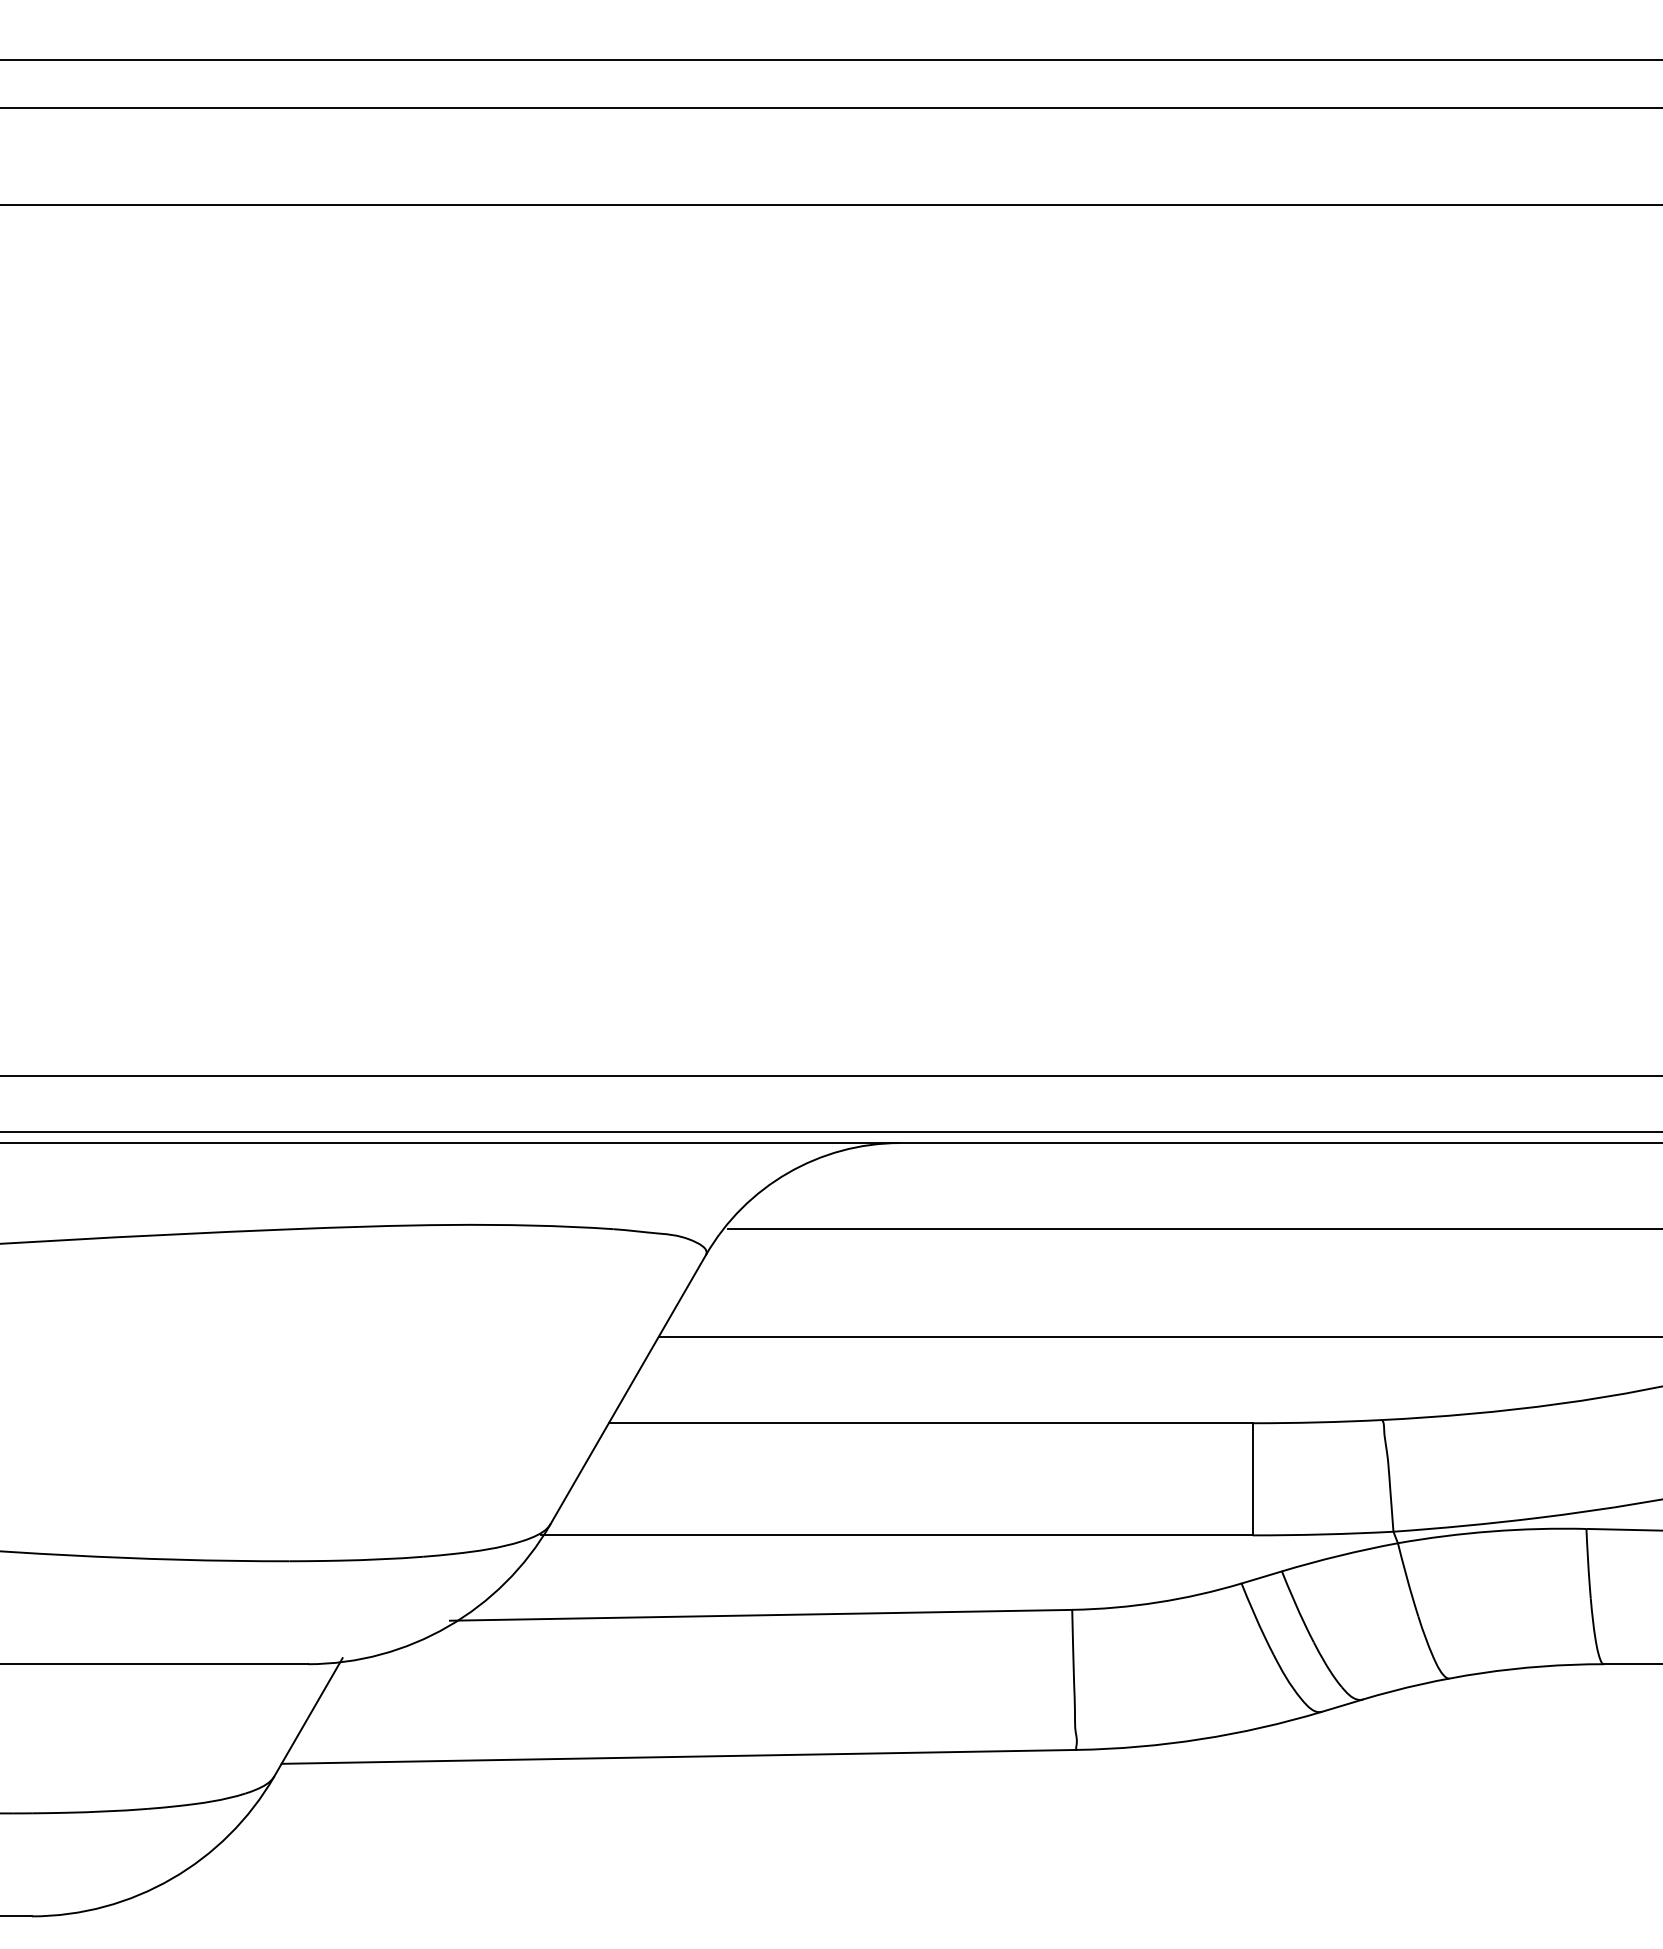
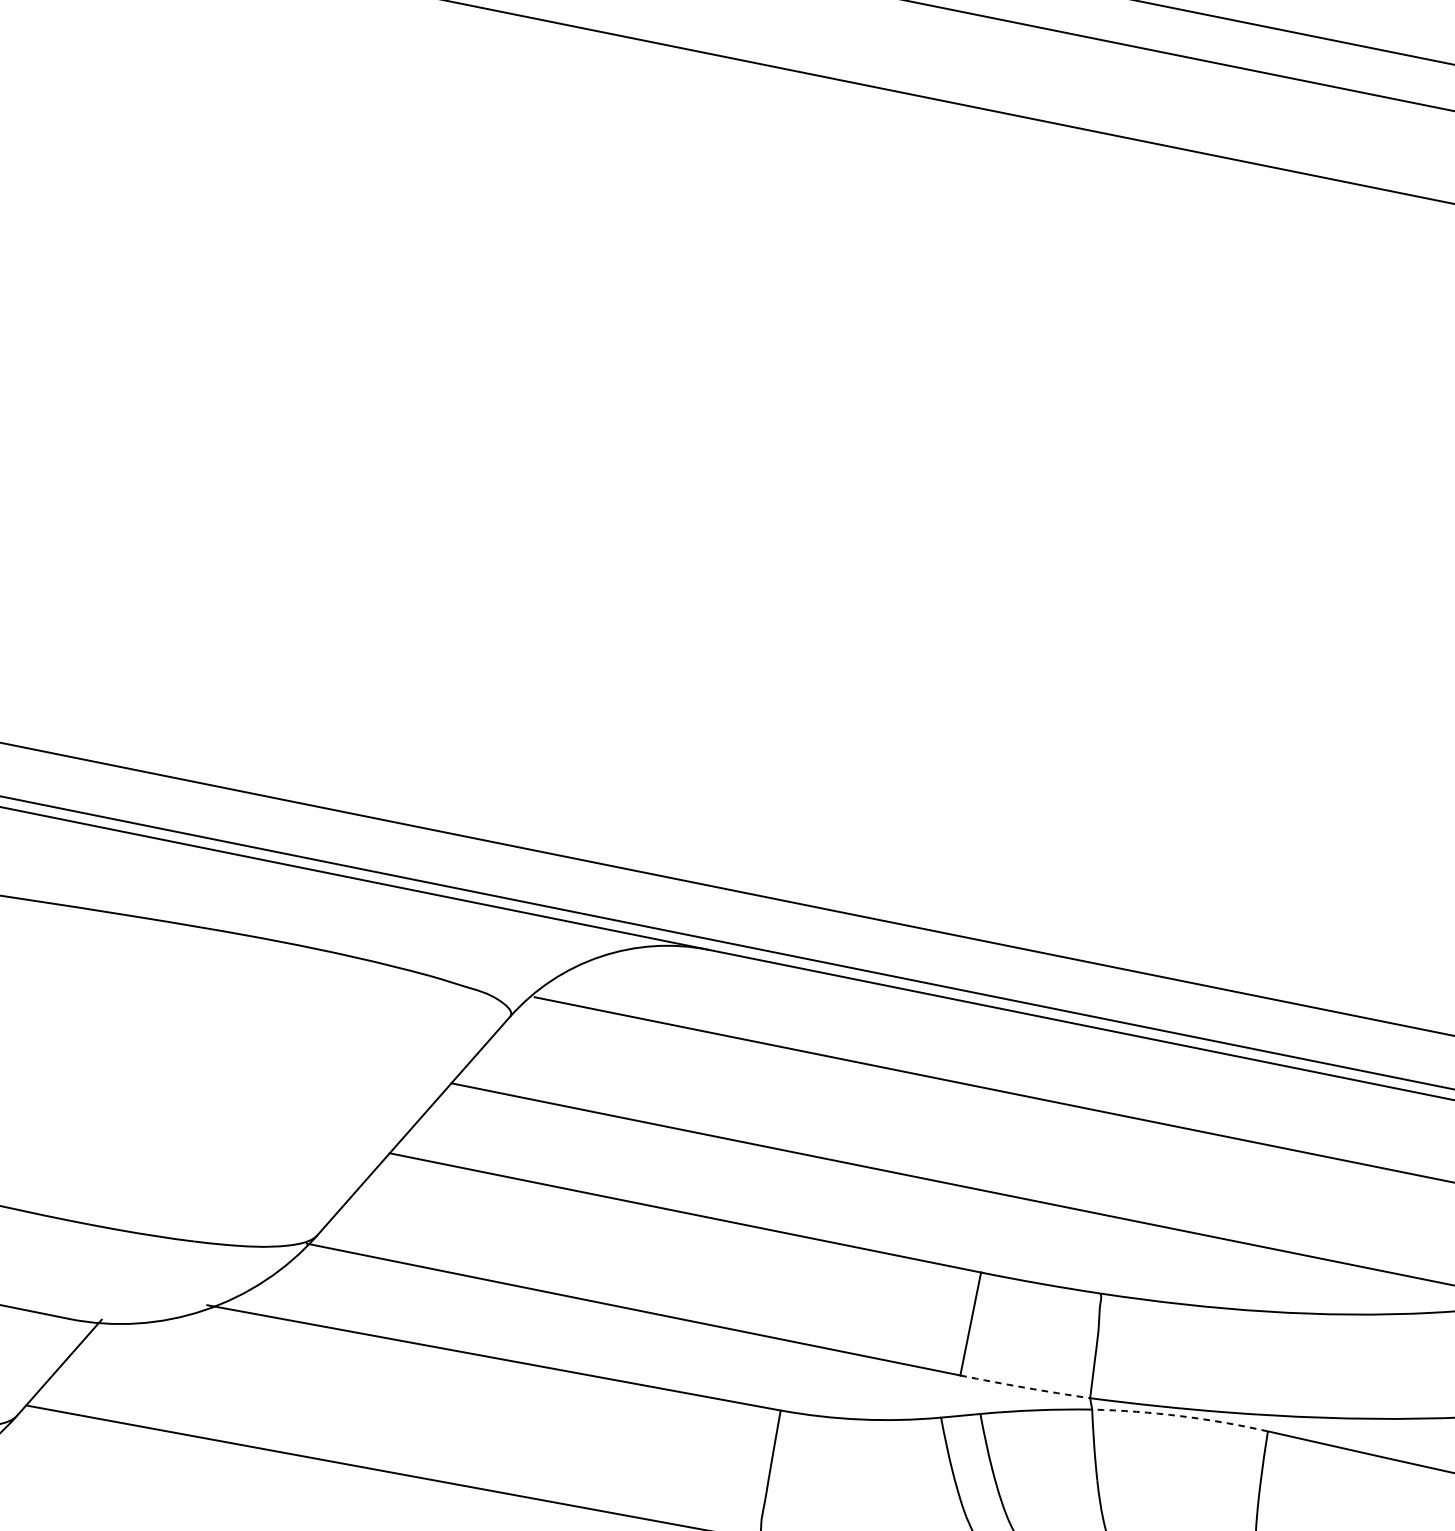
arc: (1491, 1531) -> (1180, 1416), solid -> dashed
arc: (1323, 1534) -> (1025, 1387), solid -> dashed

